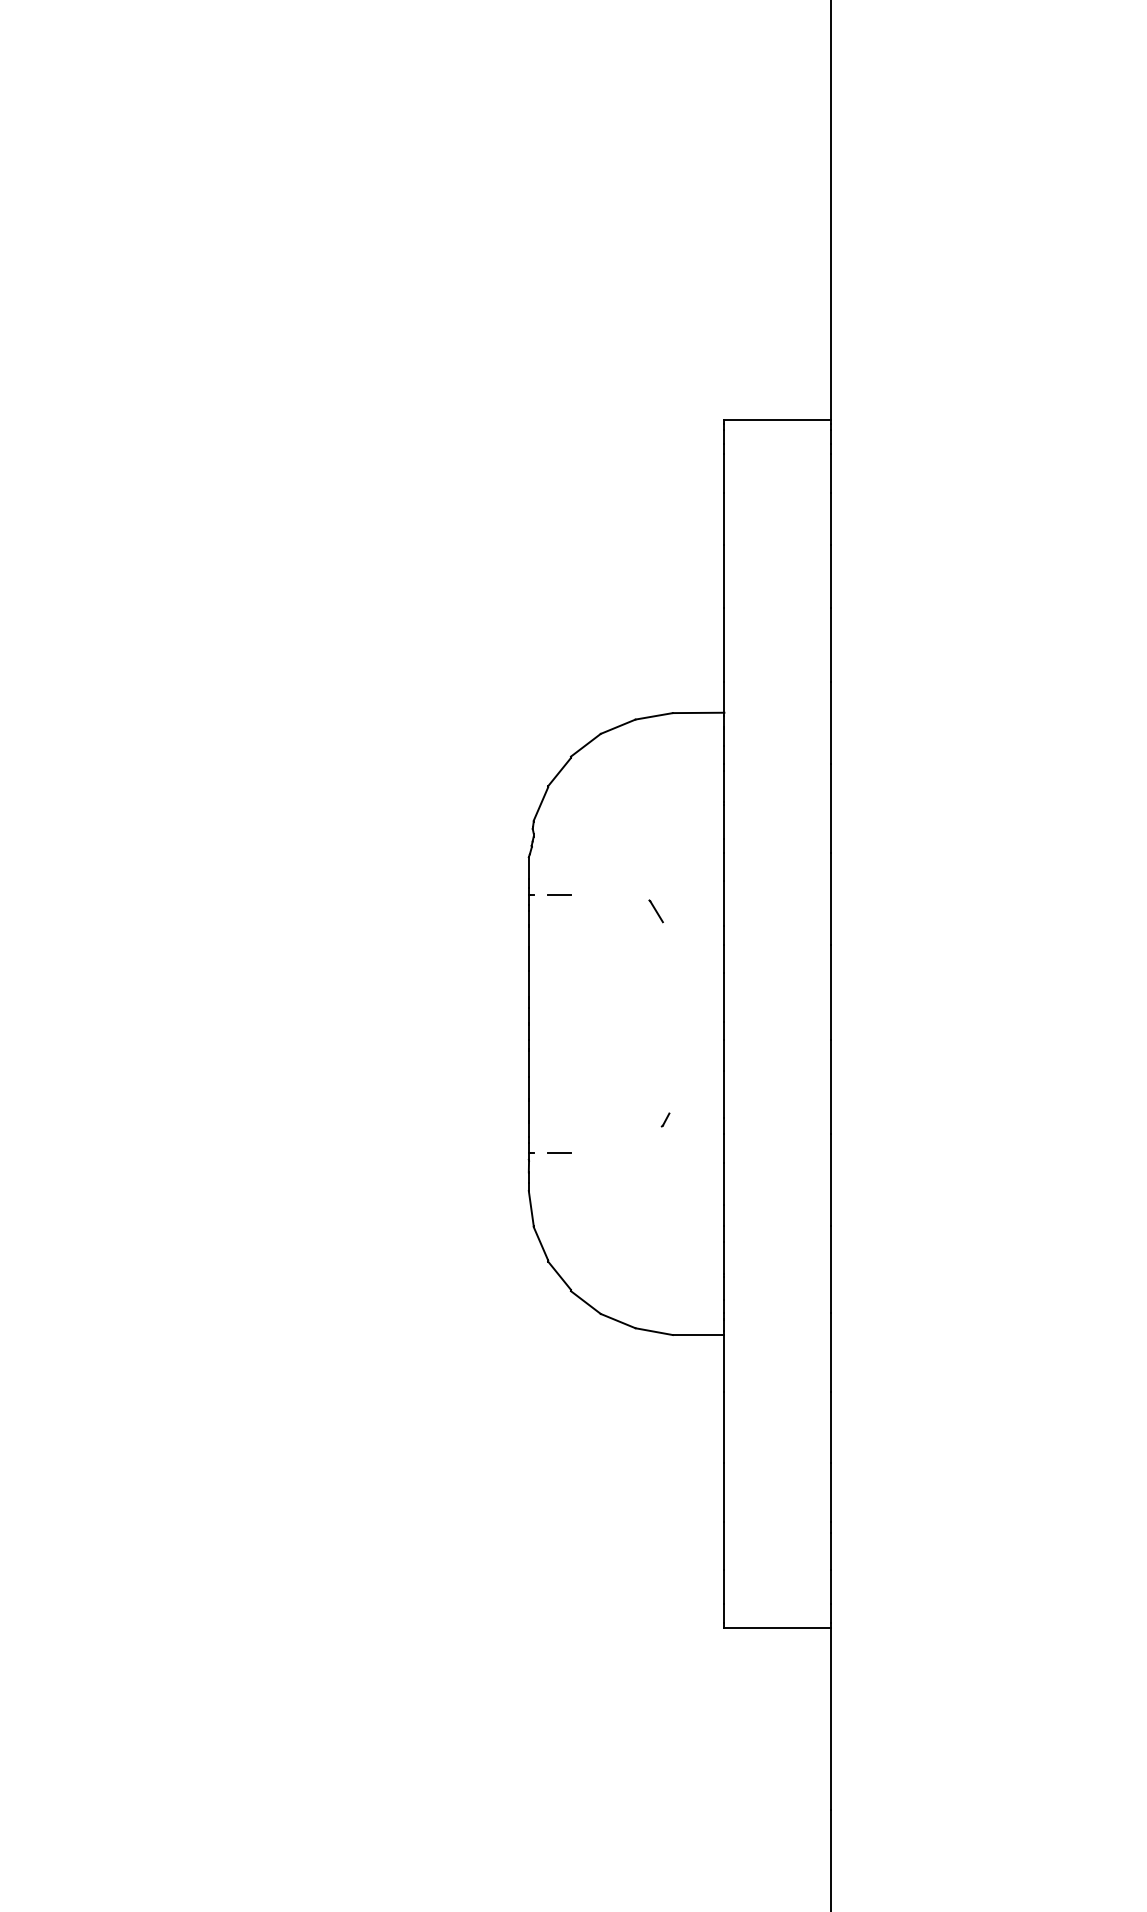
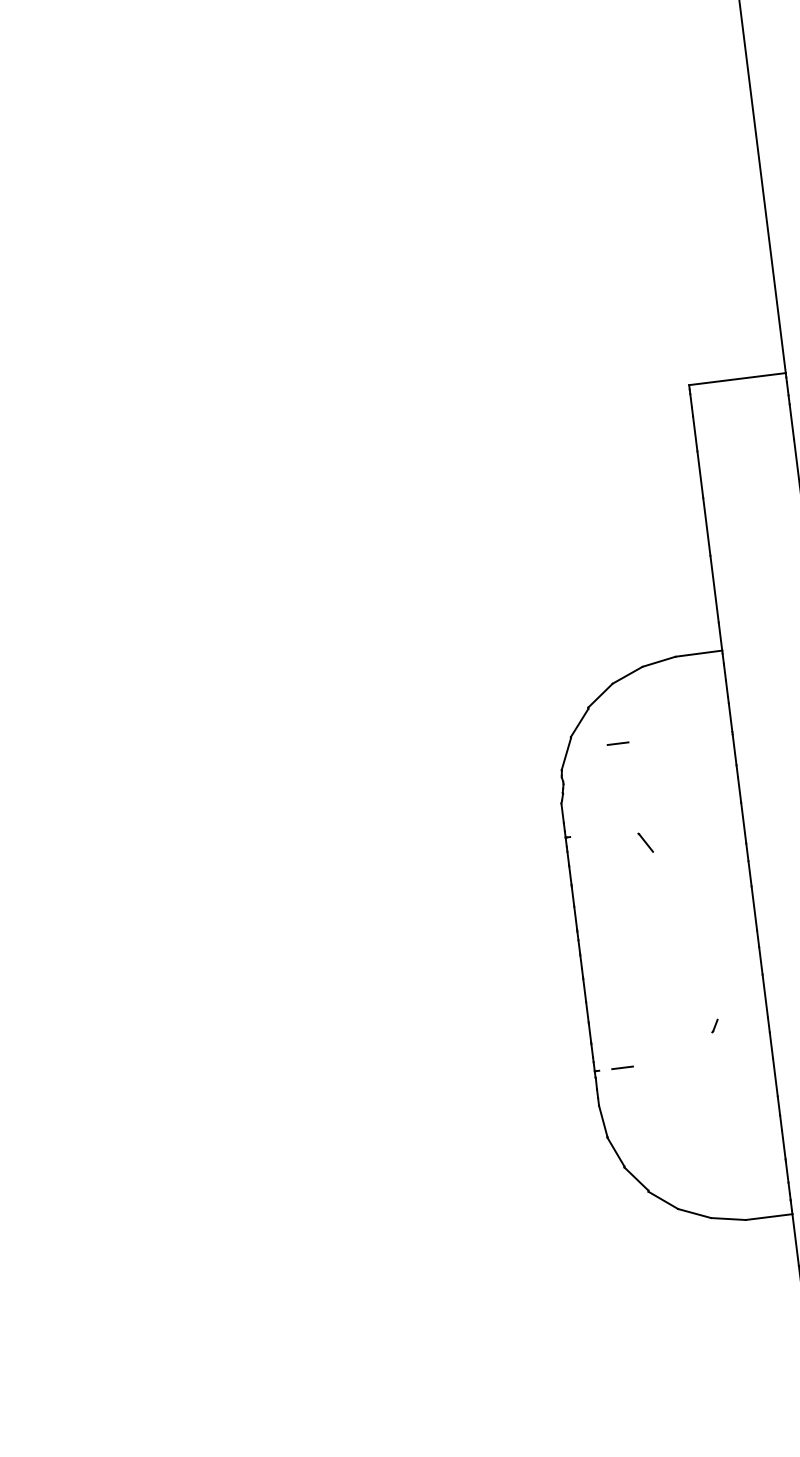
line: (559, 894) -> (617, 743), moved
line: (655, 911) -> (645, 843), moved

